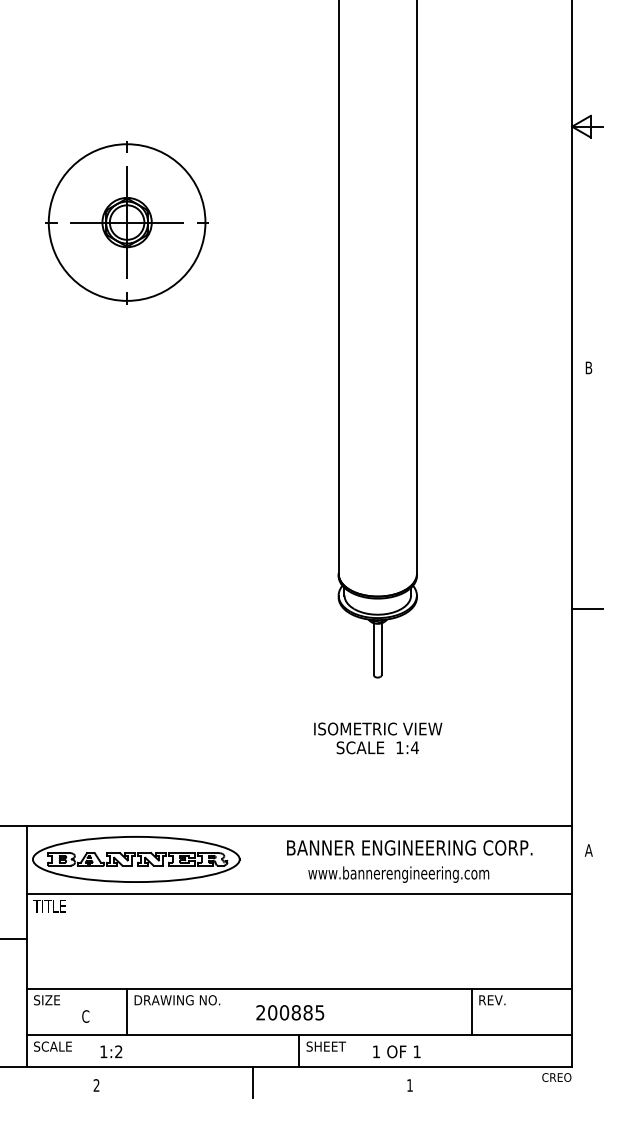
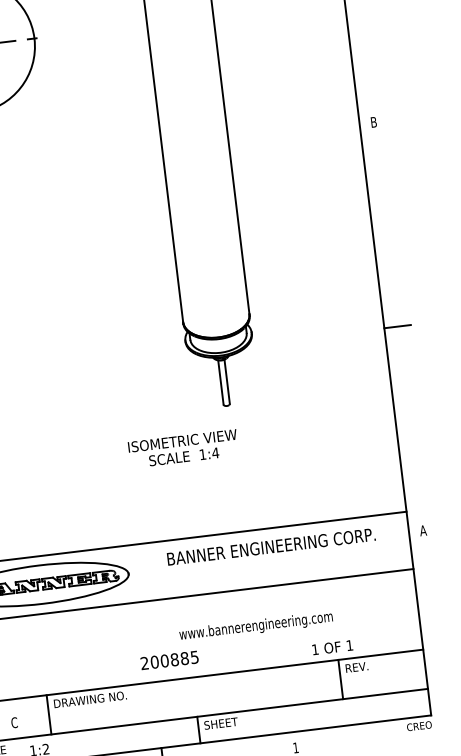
text: (378, 738) -> (183, 448), moved
text: (398, 874) -> (255, 626), moved
text: (290, 1012) -> (169, 660), moved
text: (396, 1051) -> (332, 647), moved

